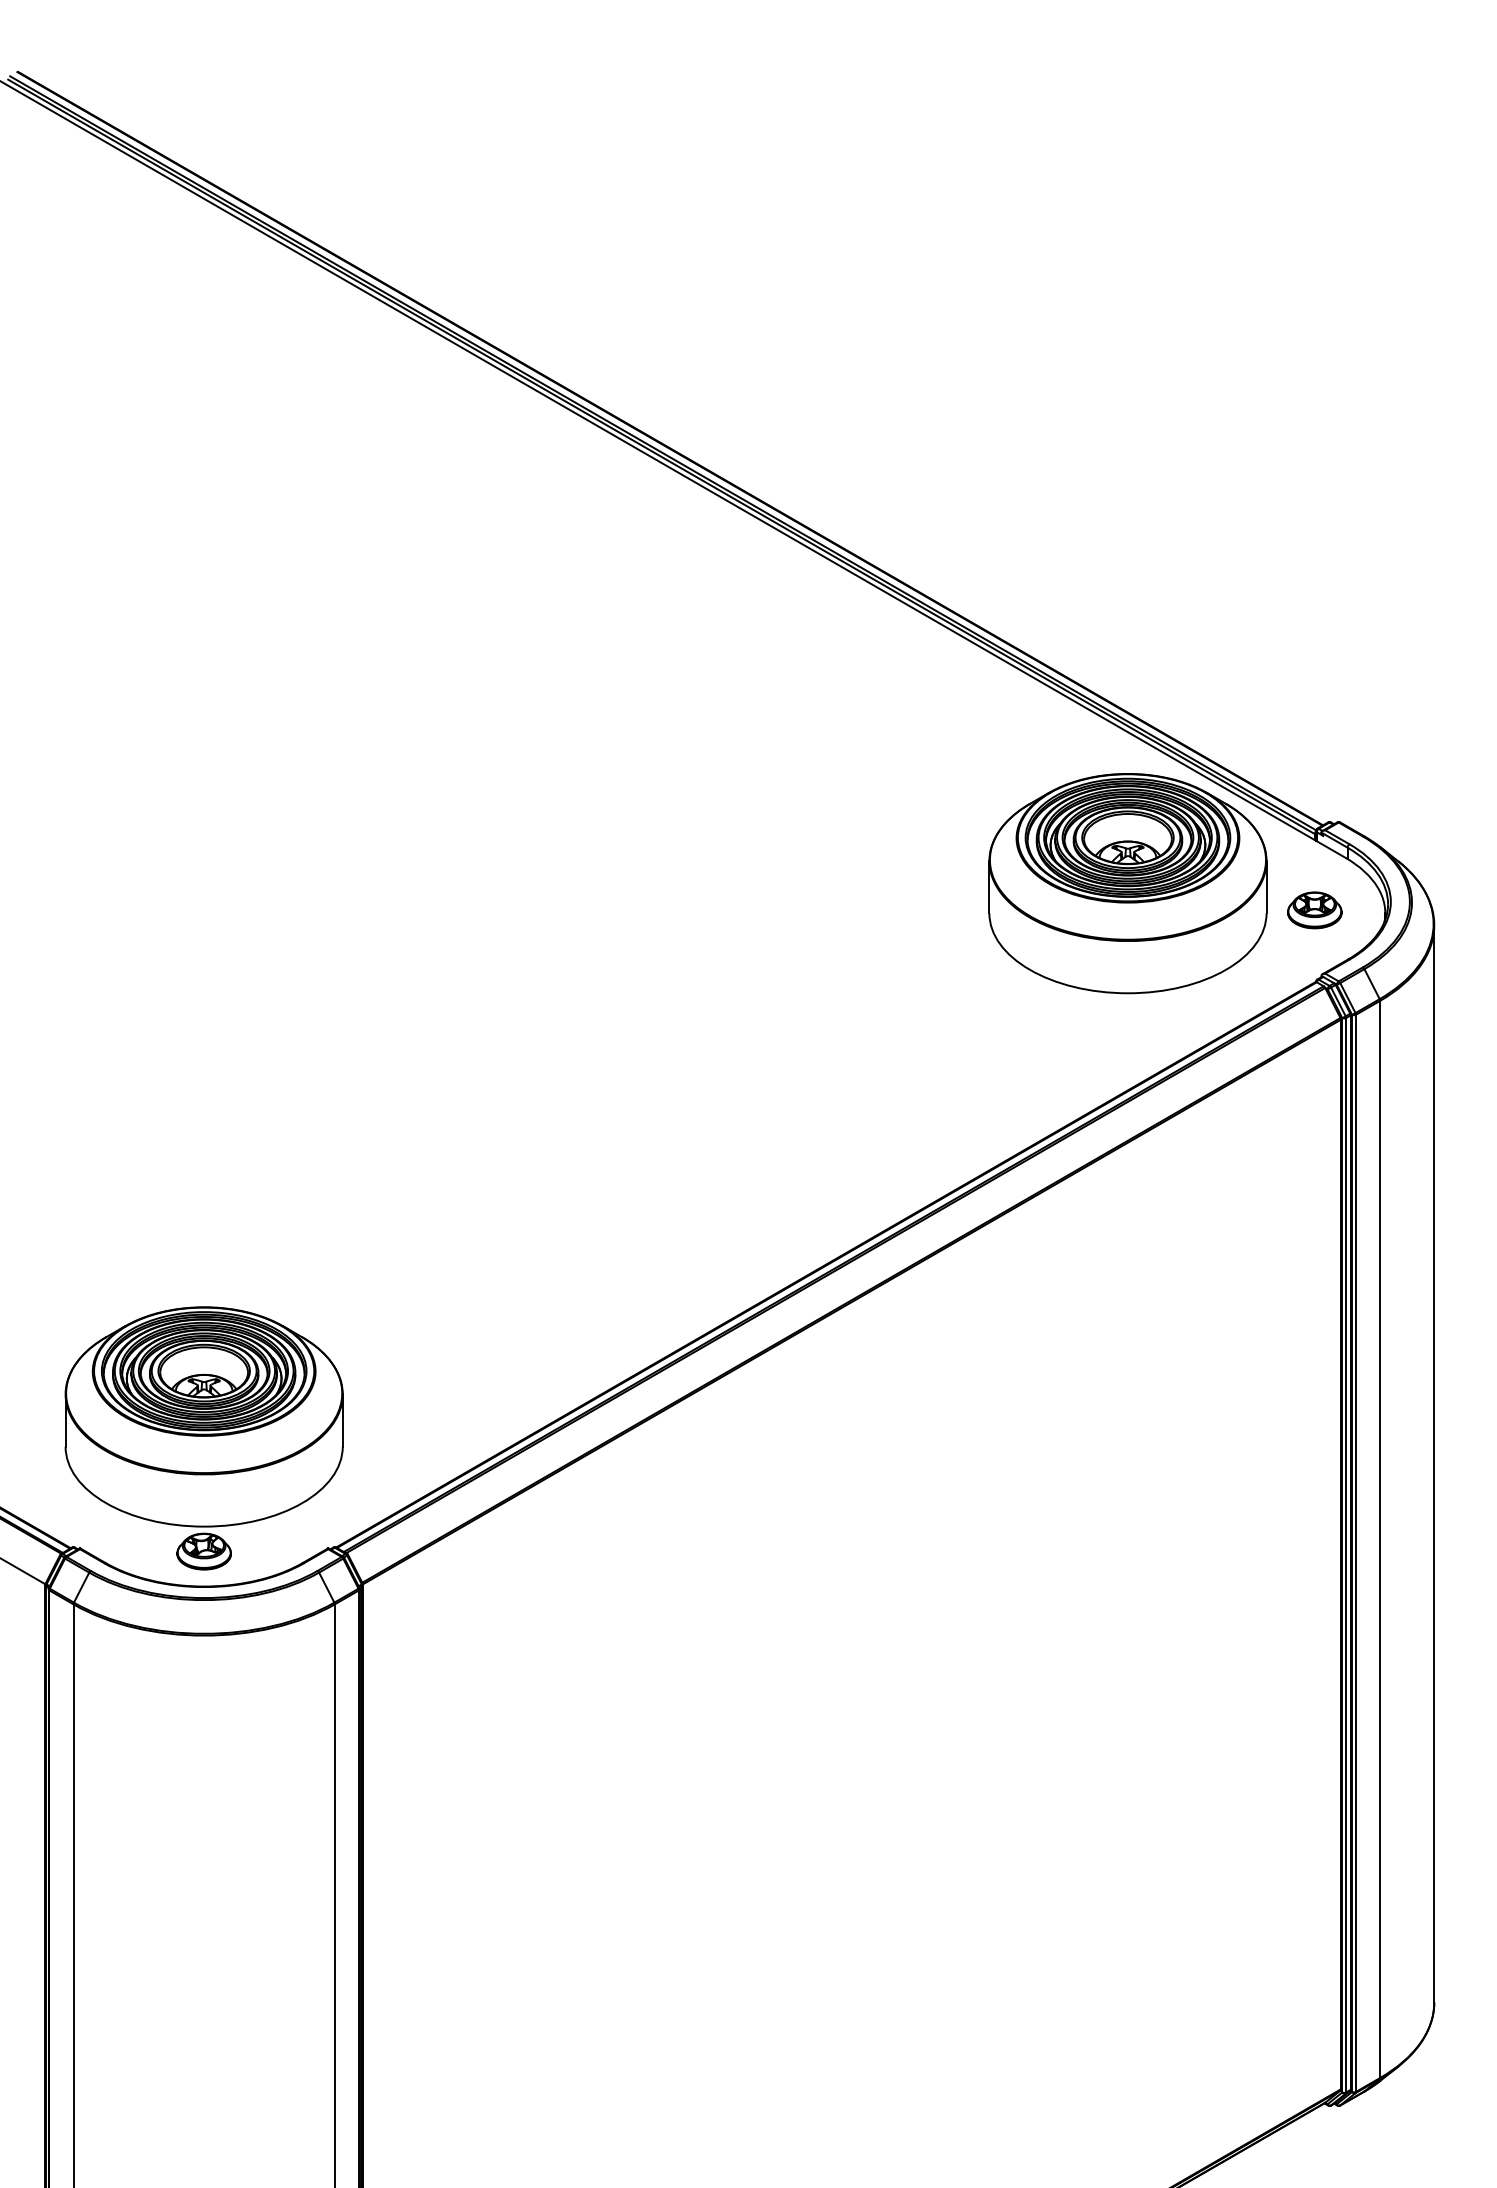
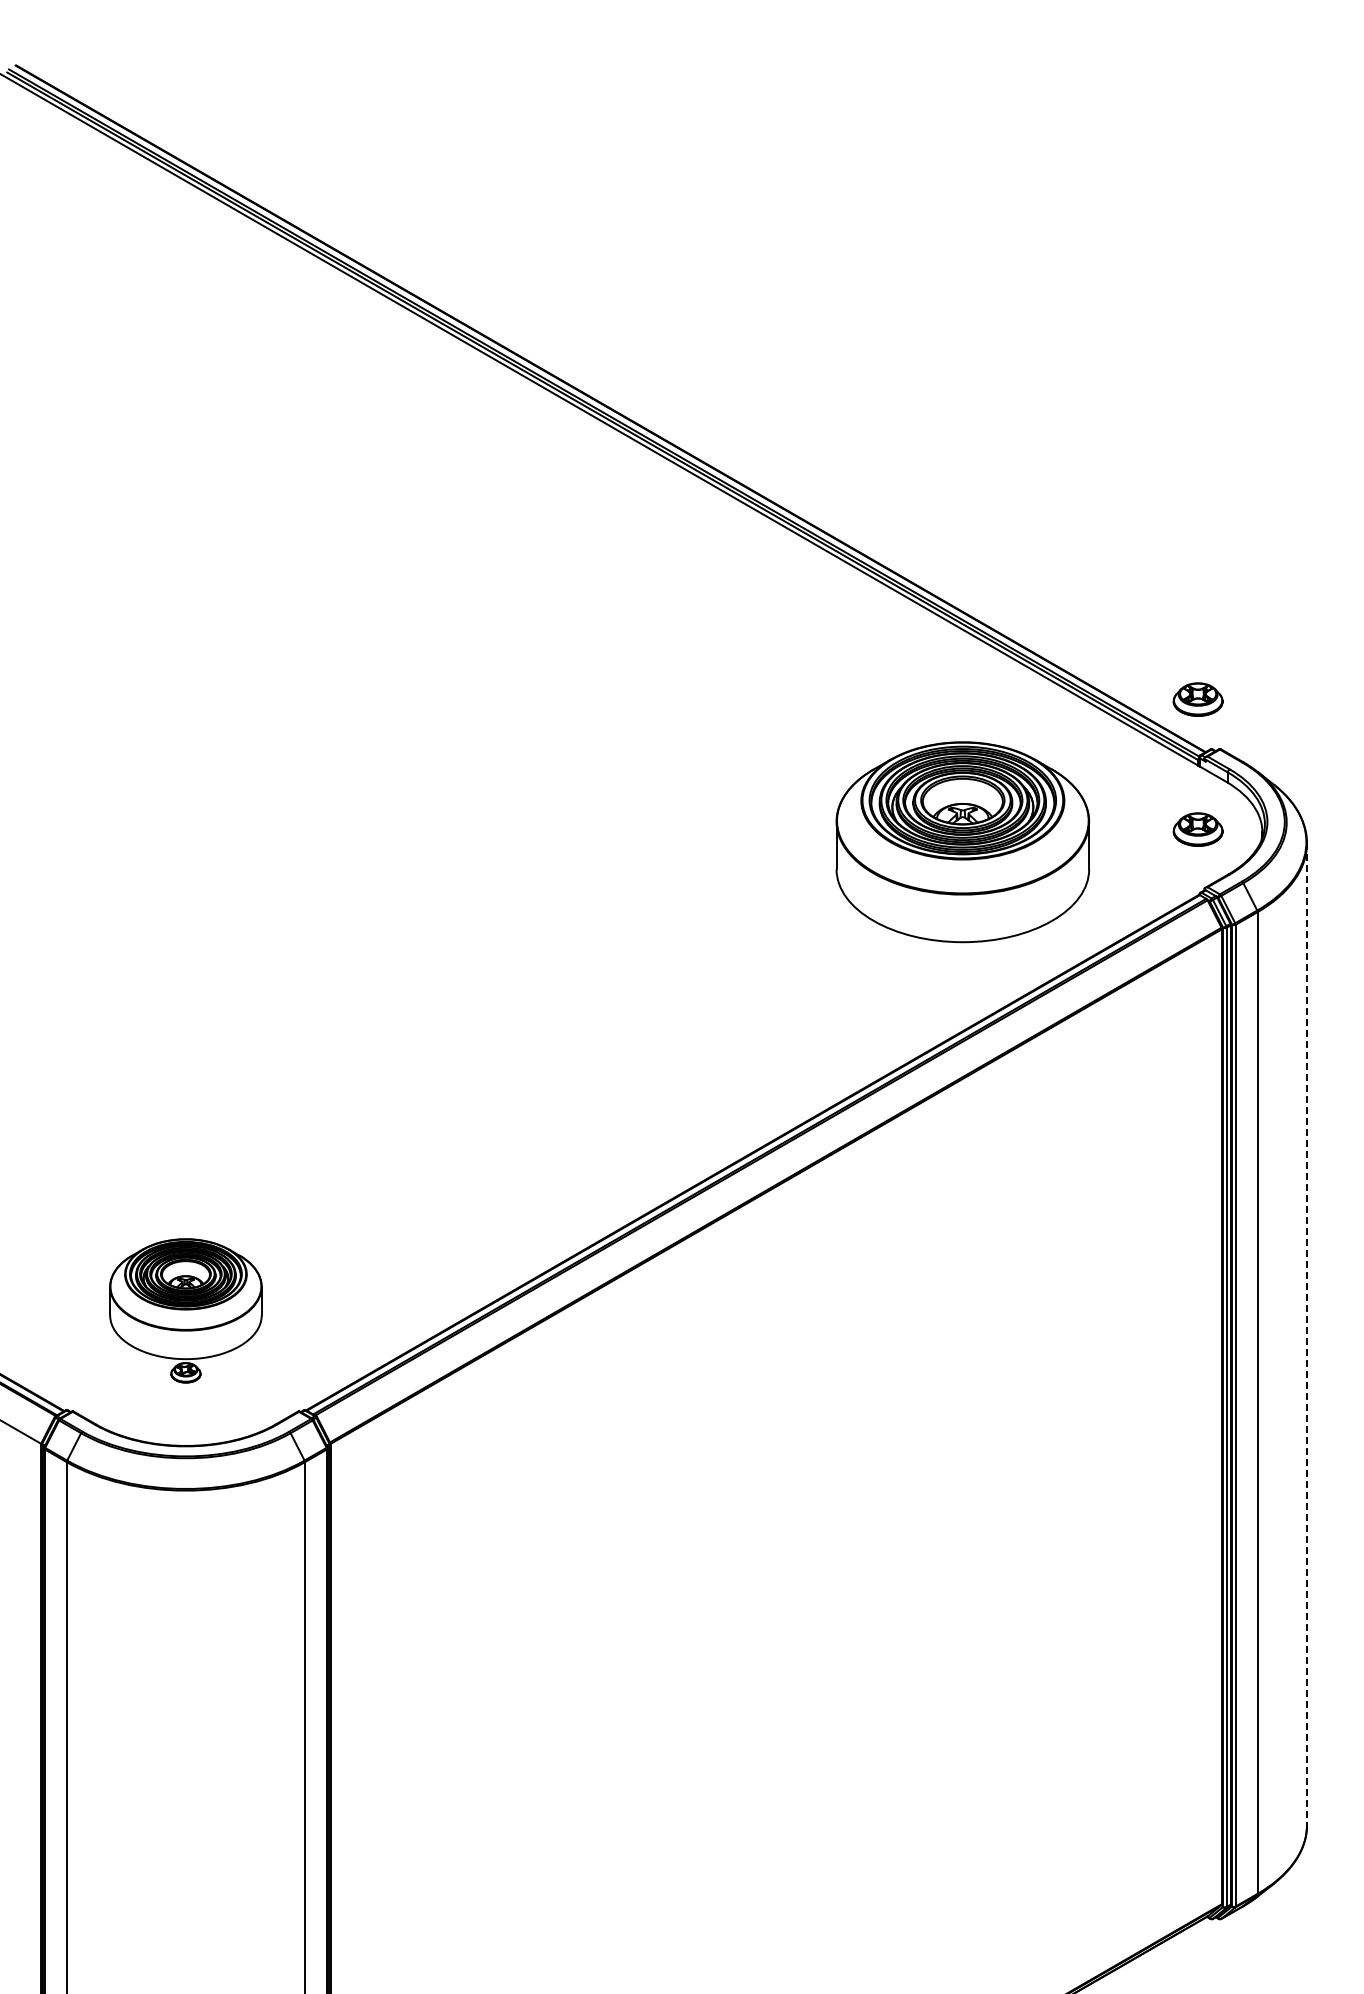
part: (1314, 767) -> (1197, 699), added
part: (1127, 883) -> (962, 842), moved
part: (203, 1437) -> (185, 1310), size x0.6
line: (1434, 1464) -> (1307, 1334), solid -> dashed

